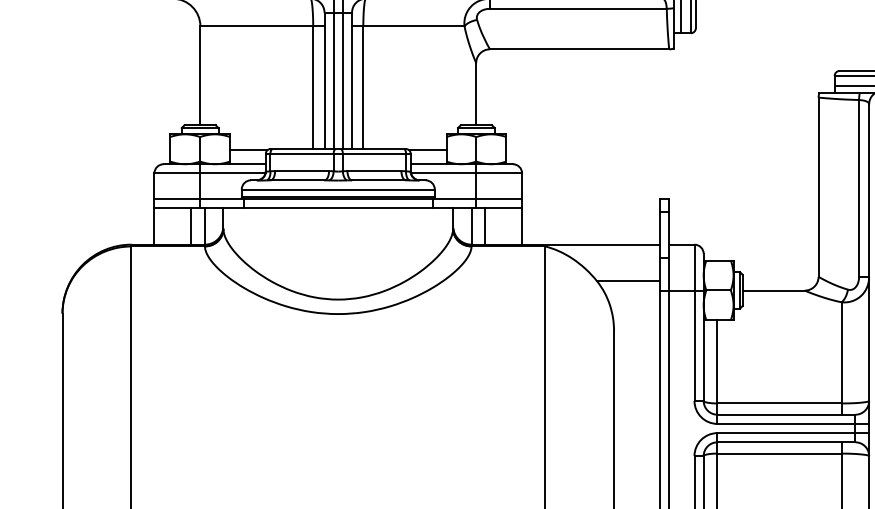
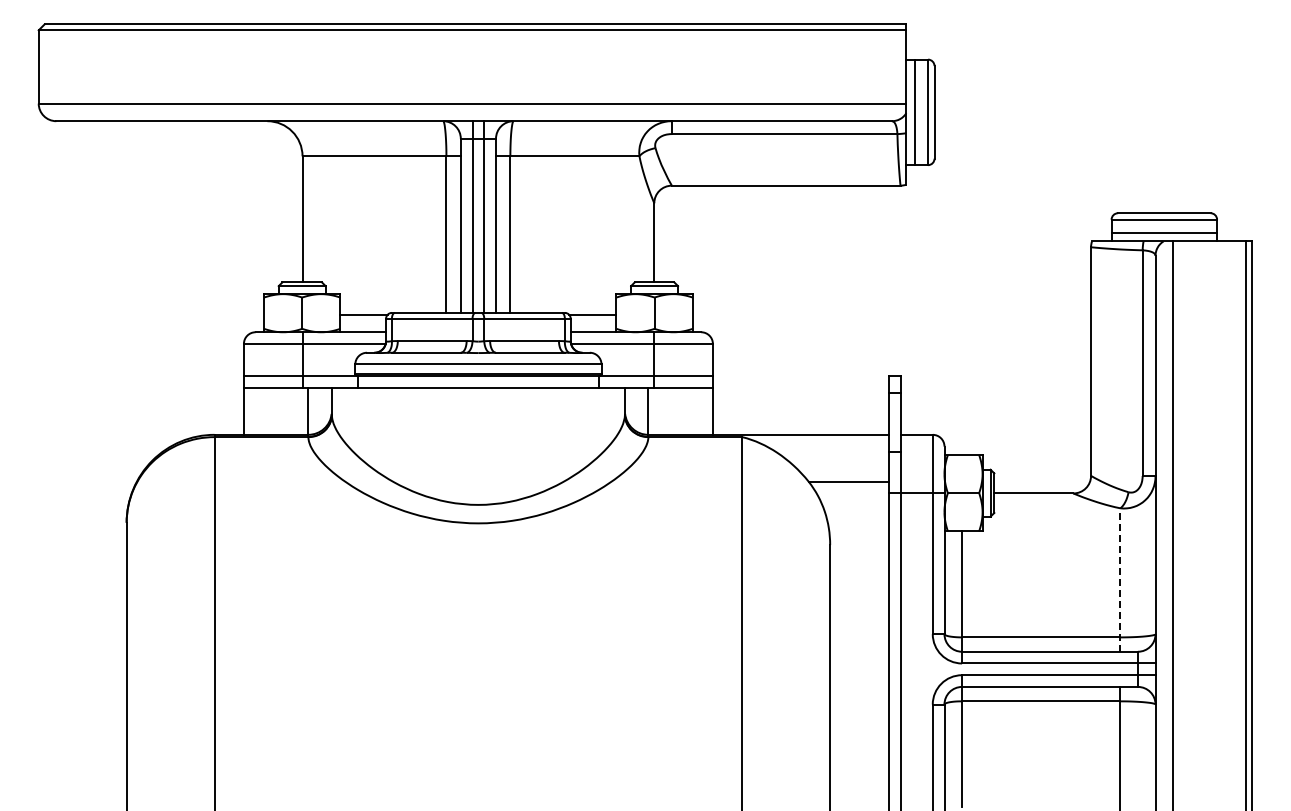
line: (190, 225) -> (290, 410), removed
line: (485, 225) -> (666, 410), removed
line: (841, 358) -> (1120, 580), solid -> dashed

